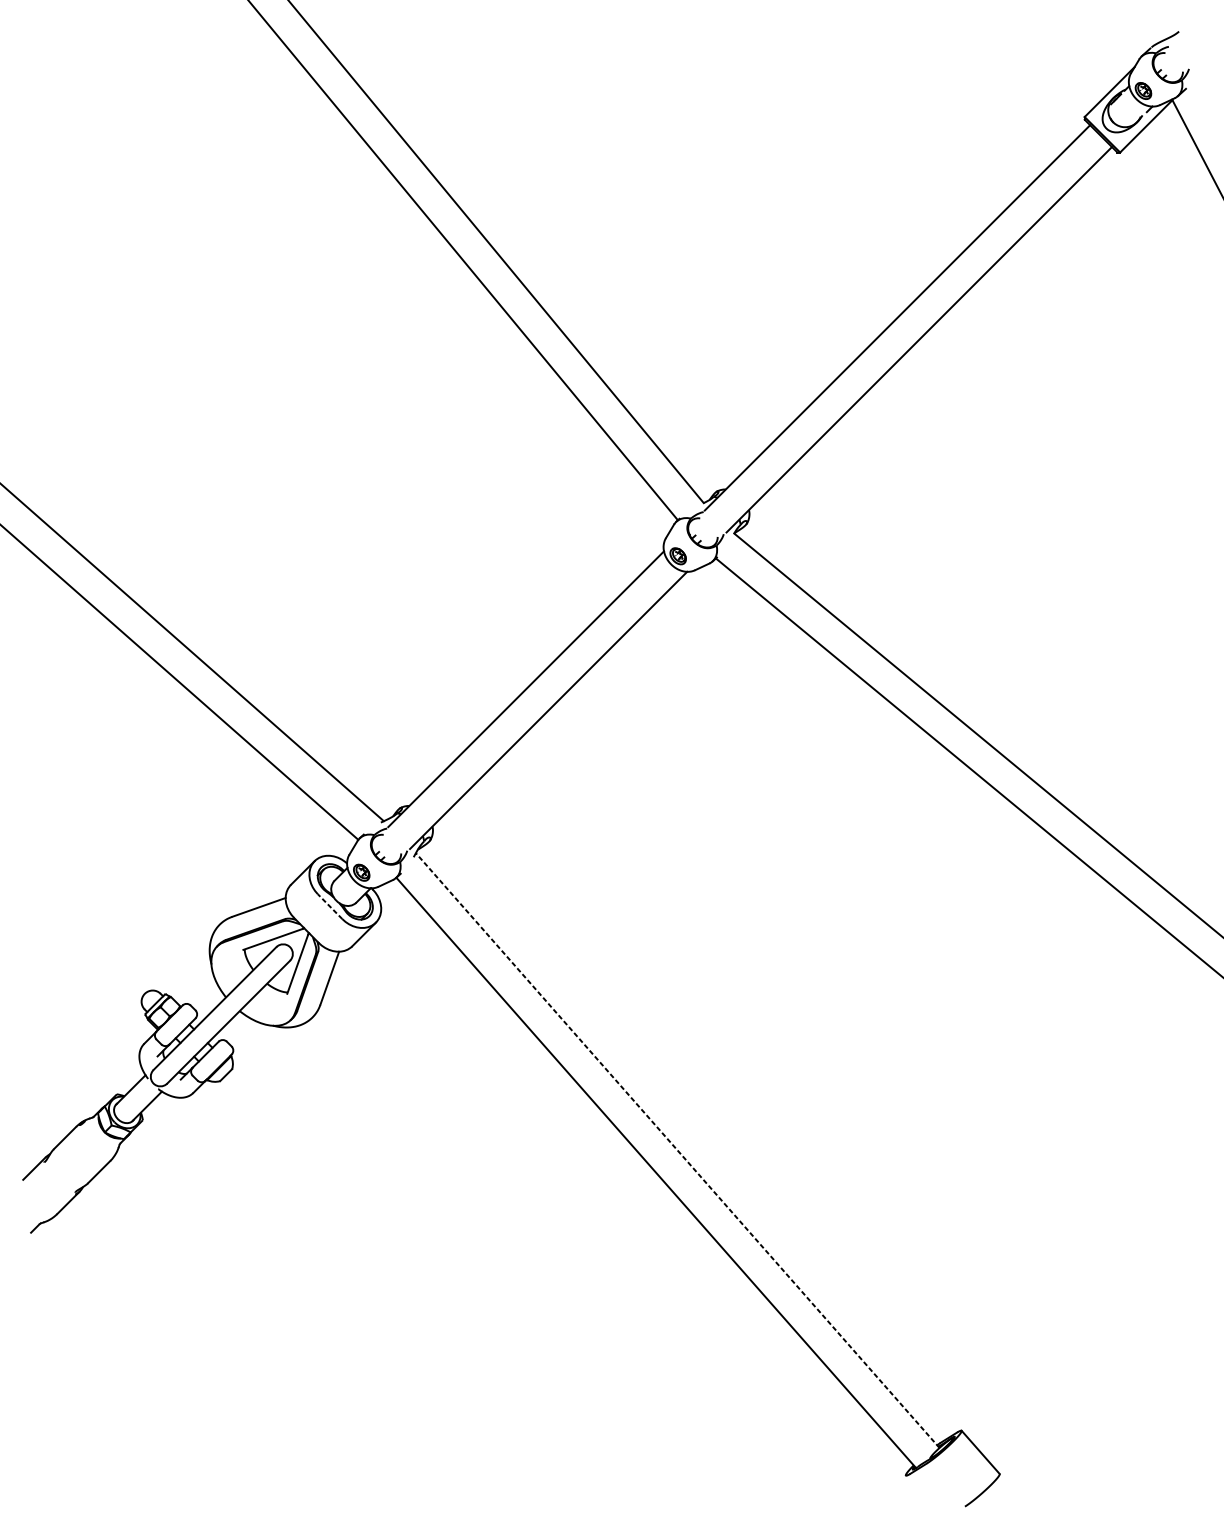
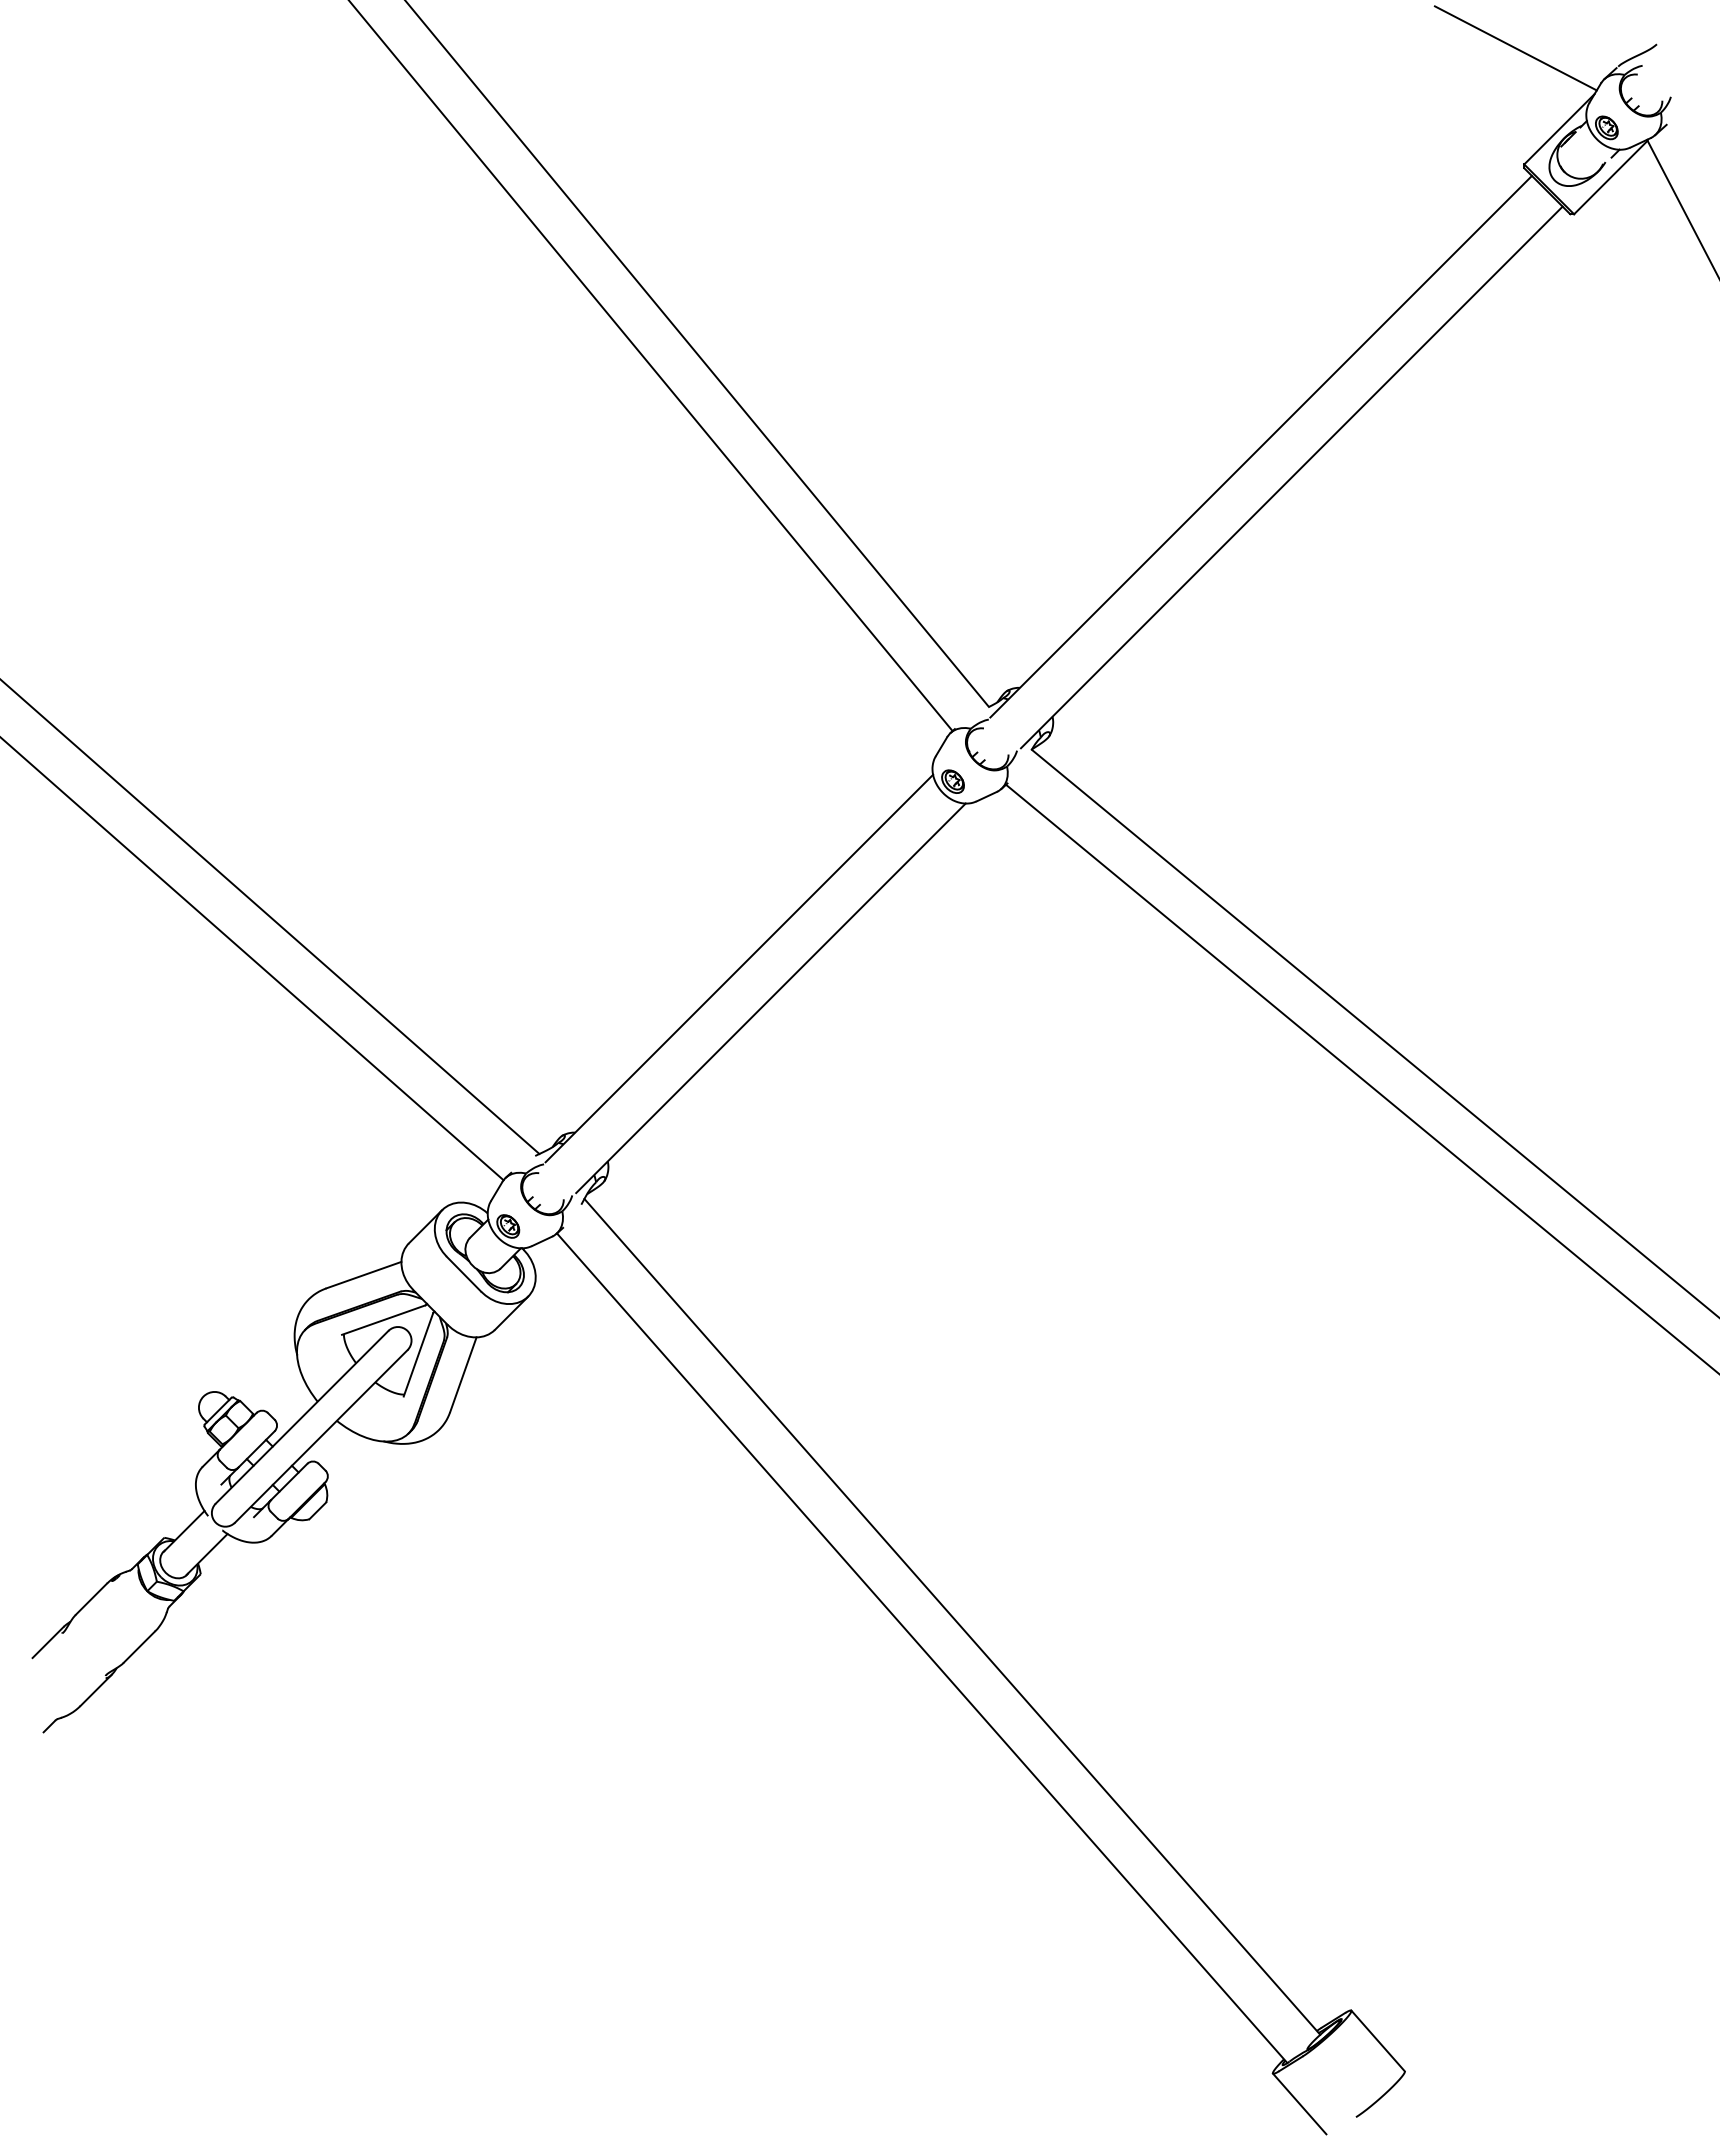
line: (1078, 34) -> (1515, 48), added
line: (329, 906) -> (463, 1273), dashed -> solid
line: (677, 1150) -> (952, 1616), dashed -> solid
line: (924, 1496) -> (1299, 2103), added

